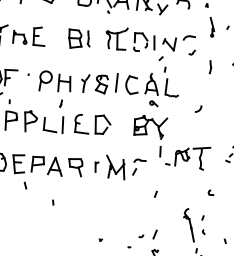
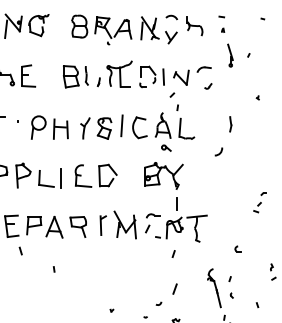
line: (210, 67) -> (230, 124), moved
part: (60, 103) -> (98, 82), moved
part: (188, 157) -> (181, 228), moved
part: (96, 167) -> (102, 225), size x1.67
line: (154, 234) -> (174, 288), moved

